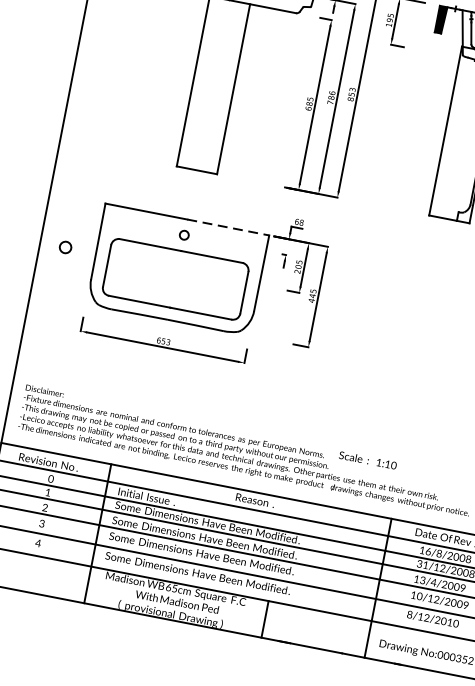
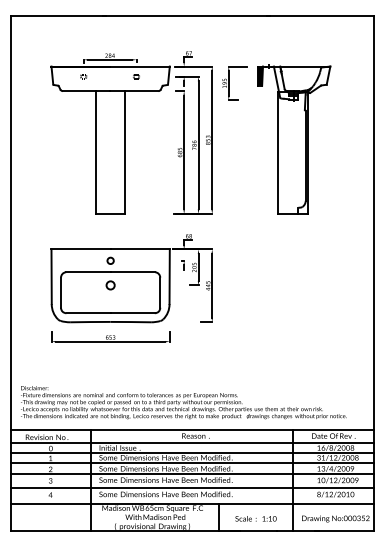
line: (228, 227) -> (140, 249), dashed -> solid
circle: (65, 247) -> (110, 285), moved
text: (367, 459) -> (255, 518), moved

